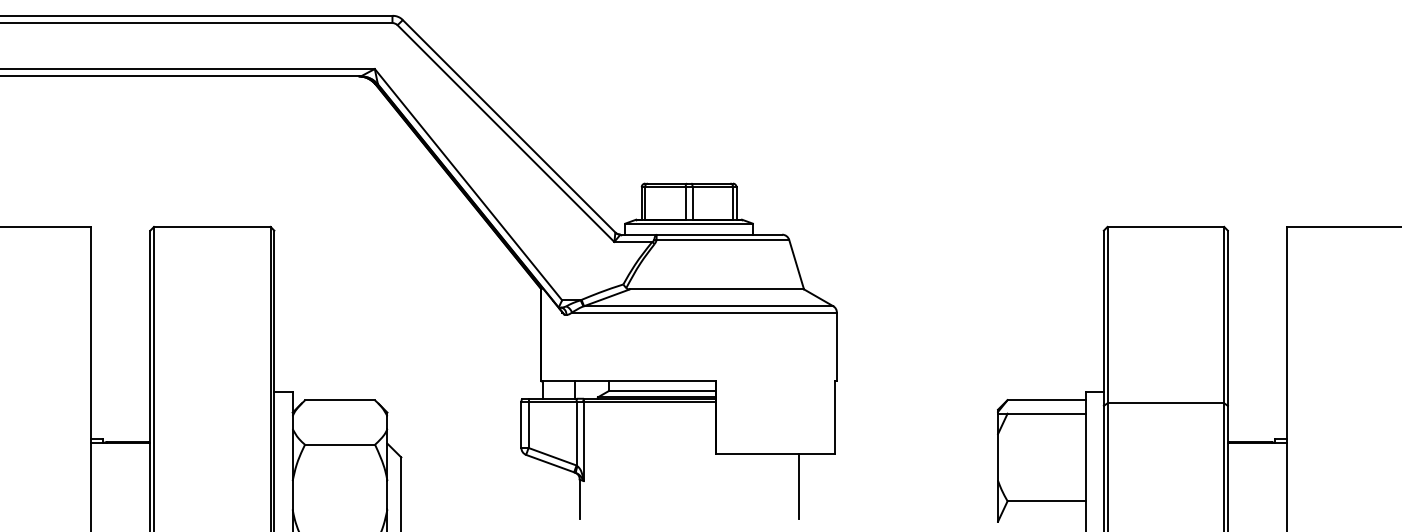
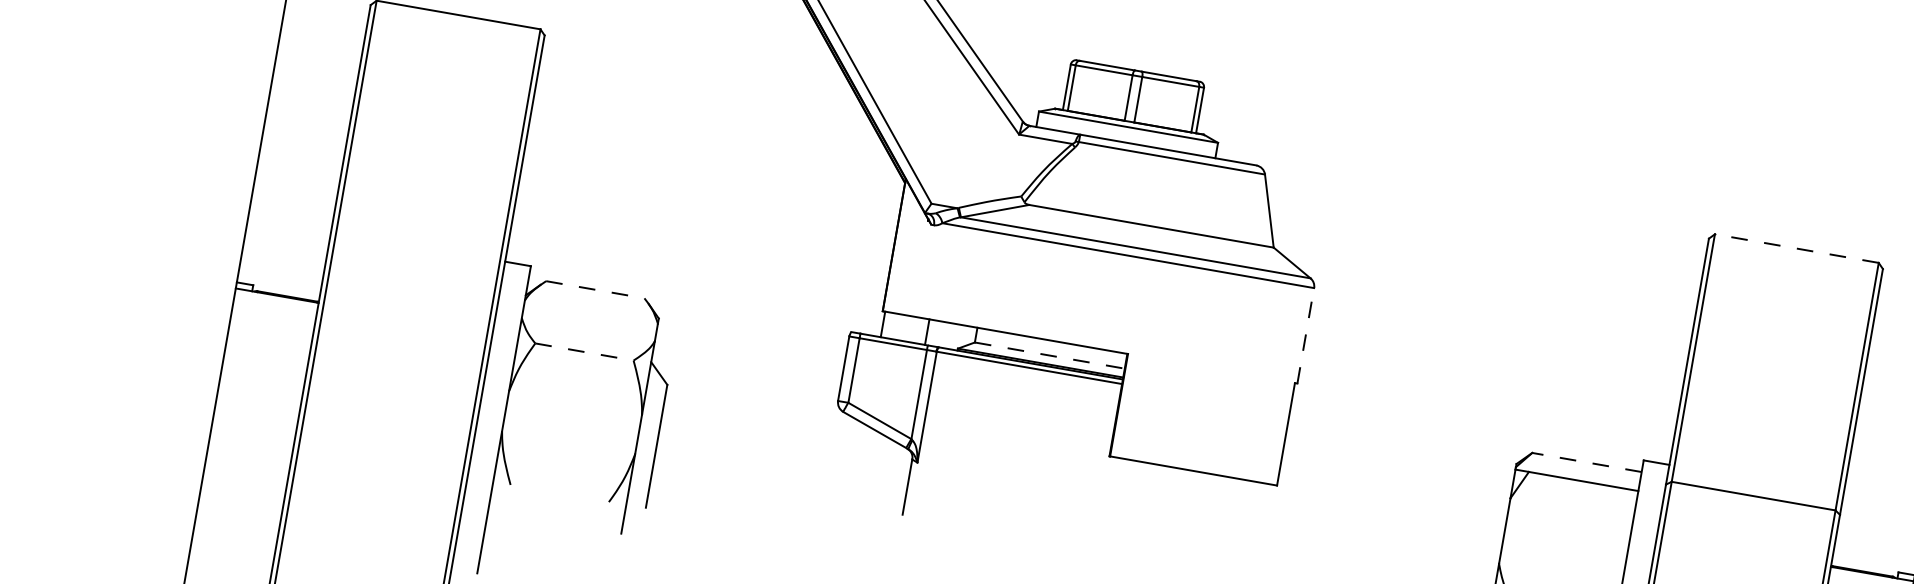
line: (1165, 226) -> (1796, 247), solid -> dashed
line: (836, 346) -> (1305, 335), solid -> dashed
line: (662, 391) -> (1050, 356), solid -> dashed
line: (340, 400) -> (595, 290), solid -> dashed
line: (1046, 400) -> (1586, 462), solid -> dashed
line: (340, 444) -> (585, 351), solid -> dashed
line: (798, 485) -> (1217, 521), removed

